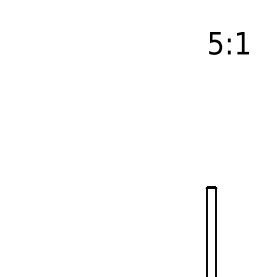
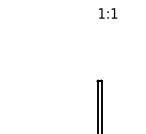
text: (215, 43) -> (101, 13), 5:1 -> 1:1

